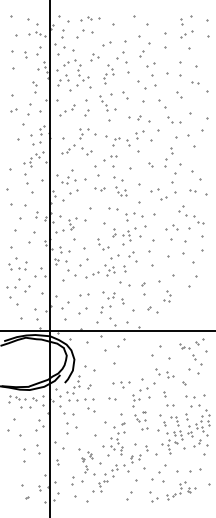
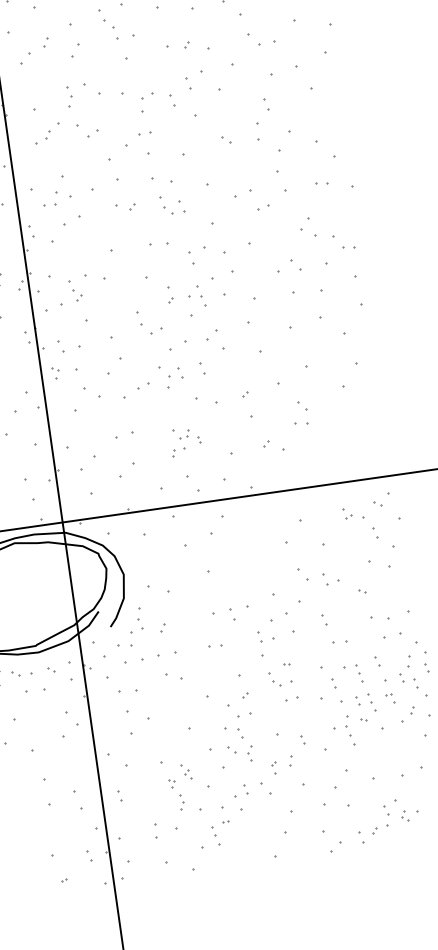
part: (112, 302) -> (186, 442), size x0.6
part: (38, 449) -> (78, 800), moved
part: (129, 495) -> (280, 845), size x1.6

